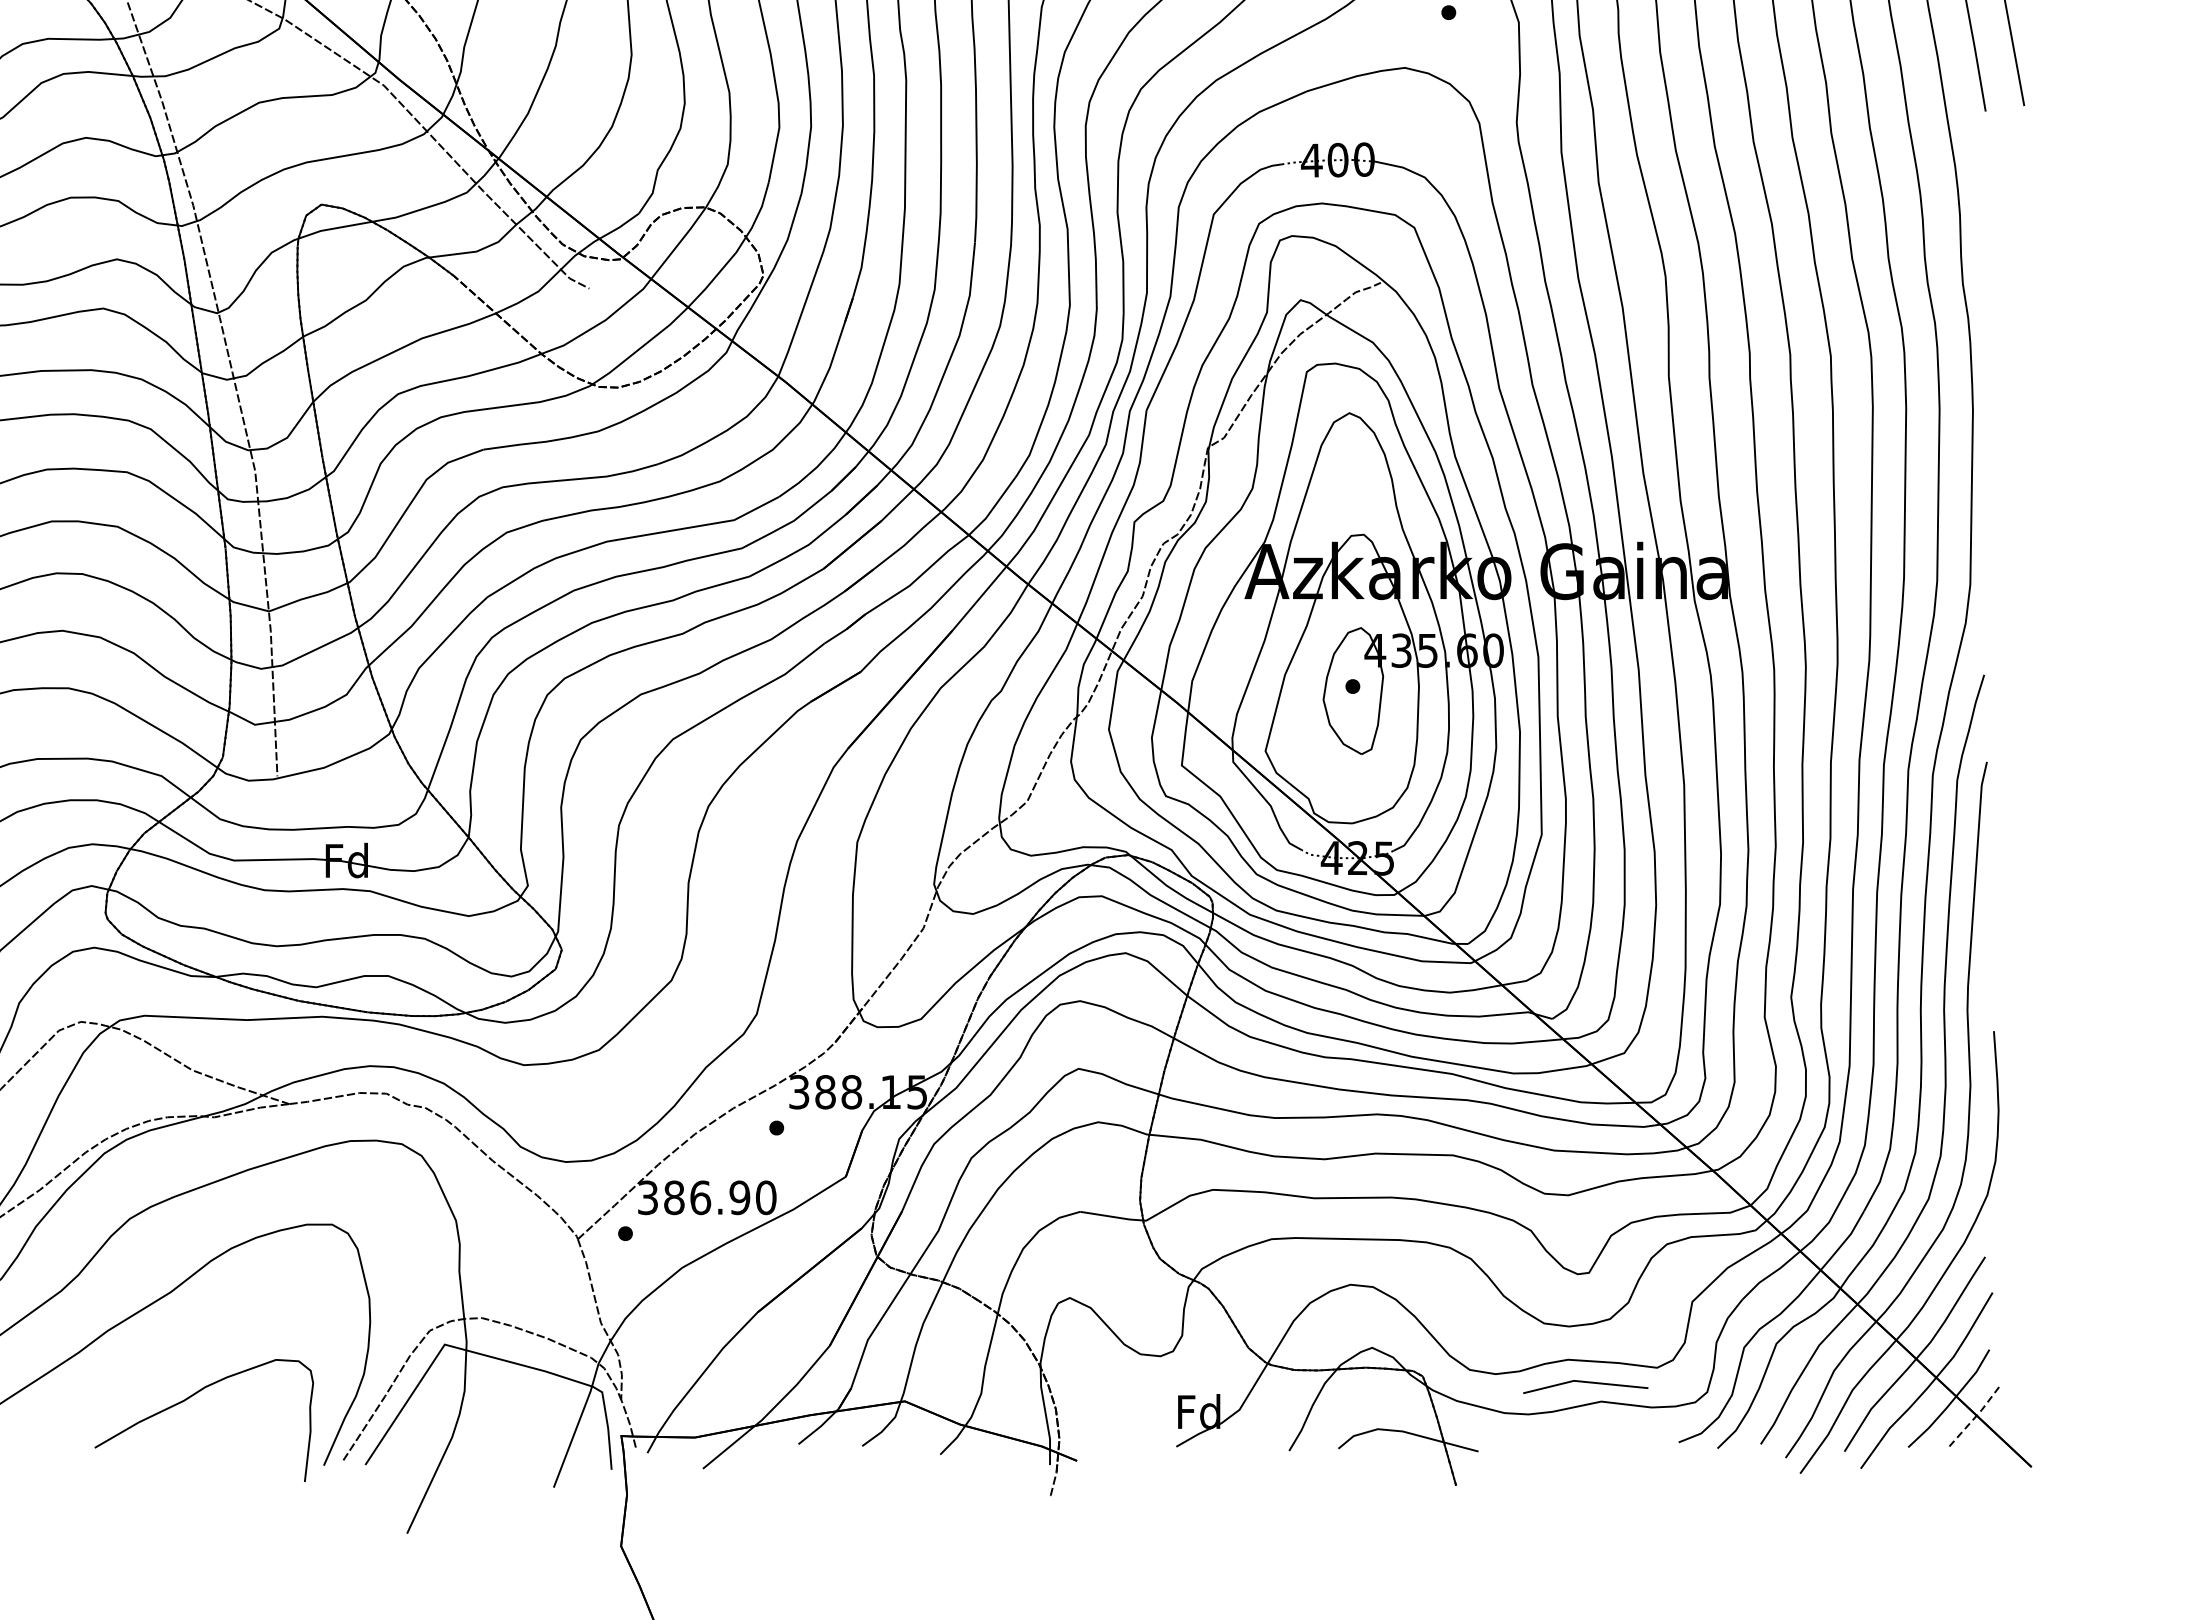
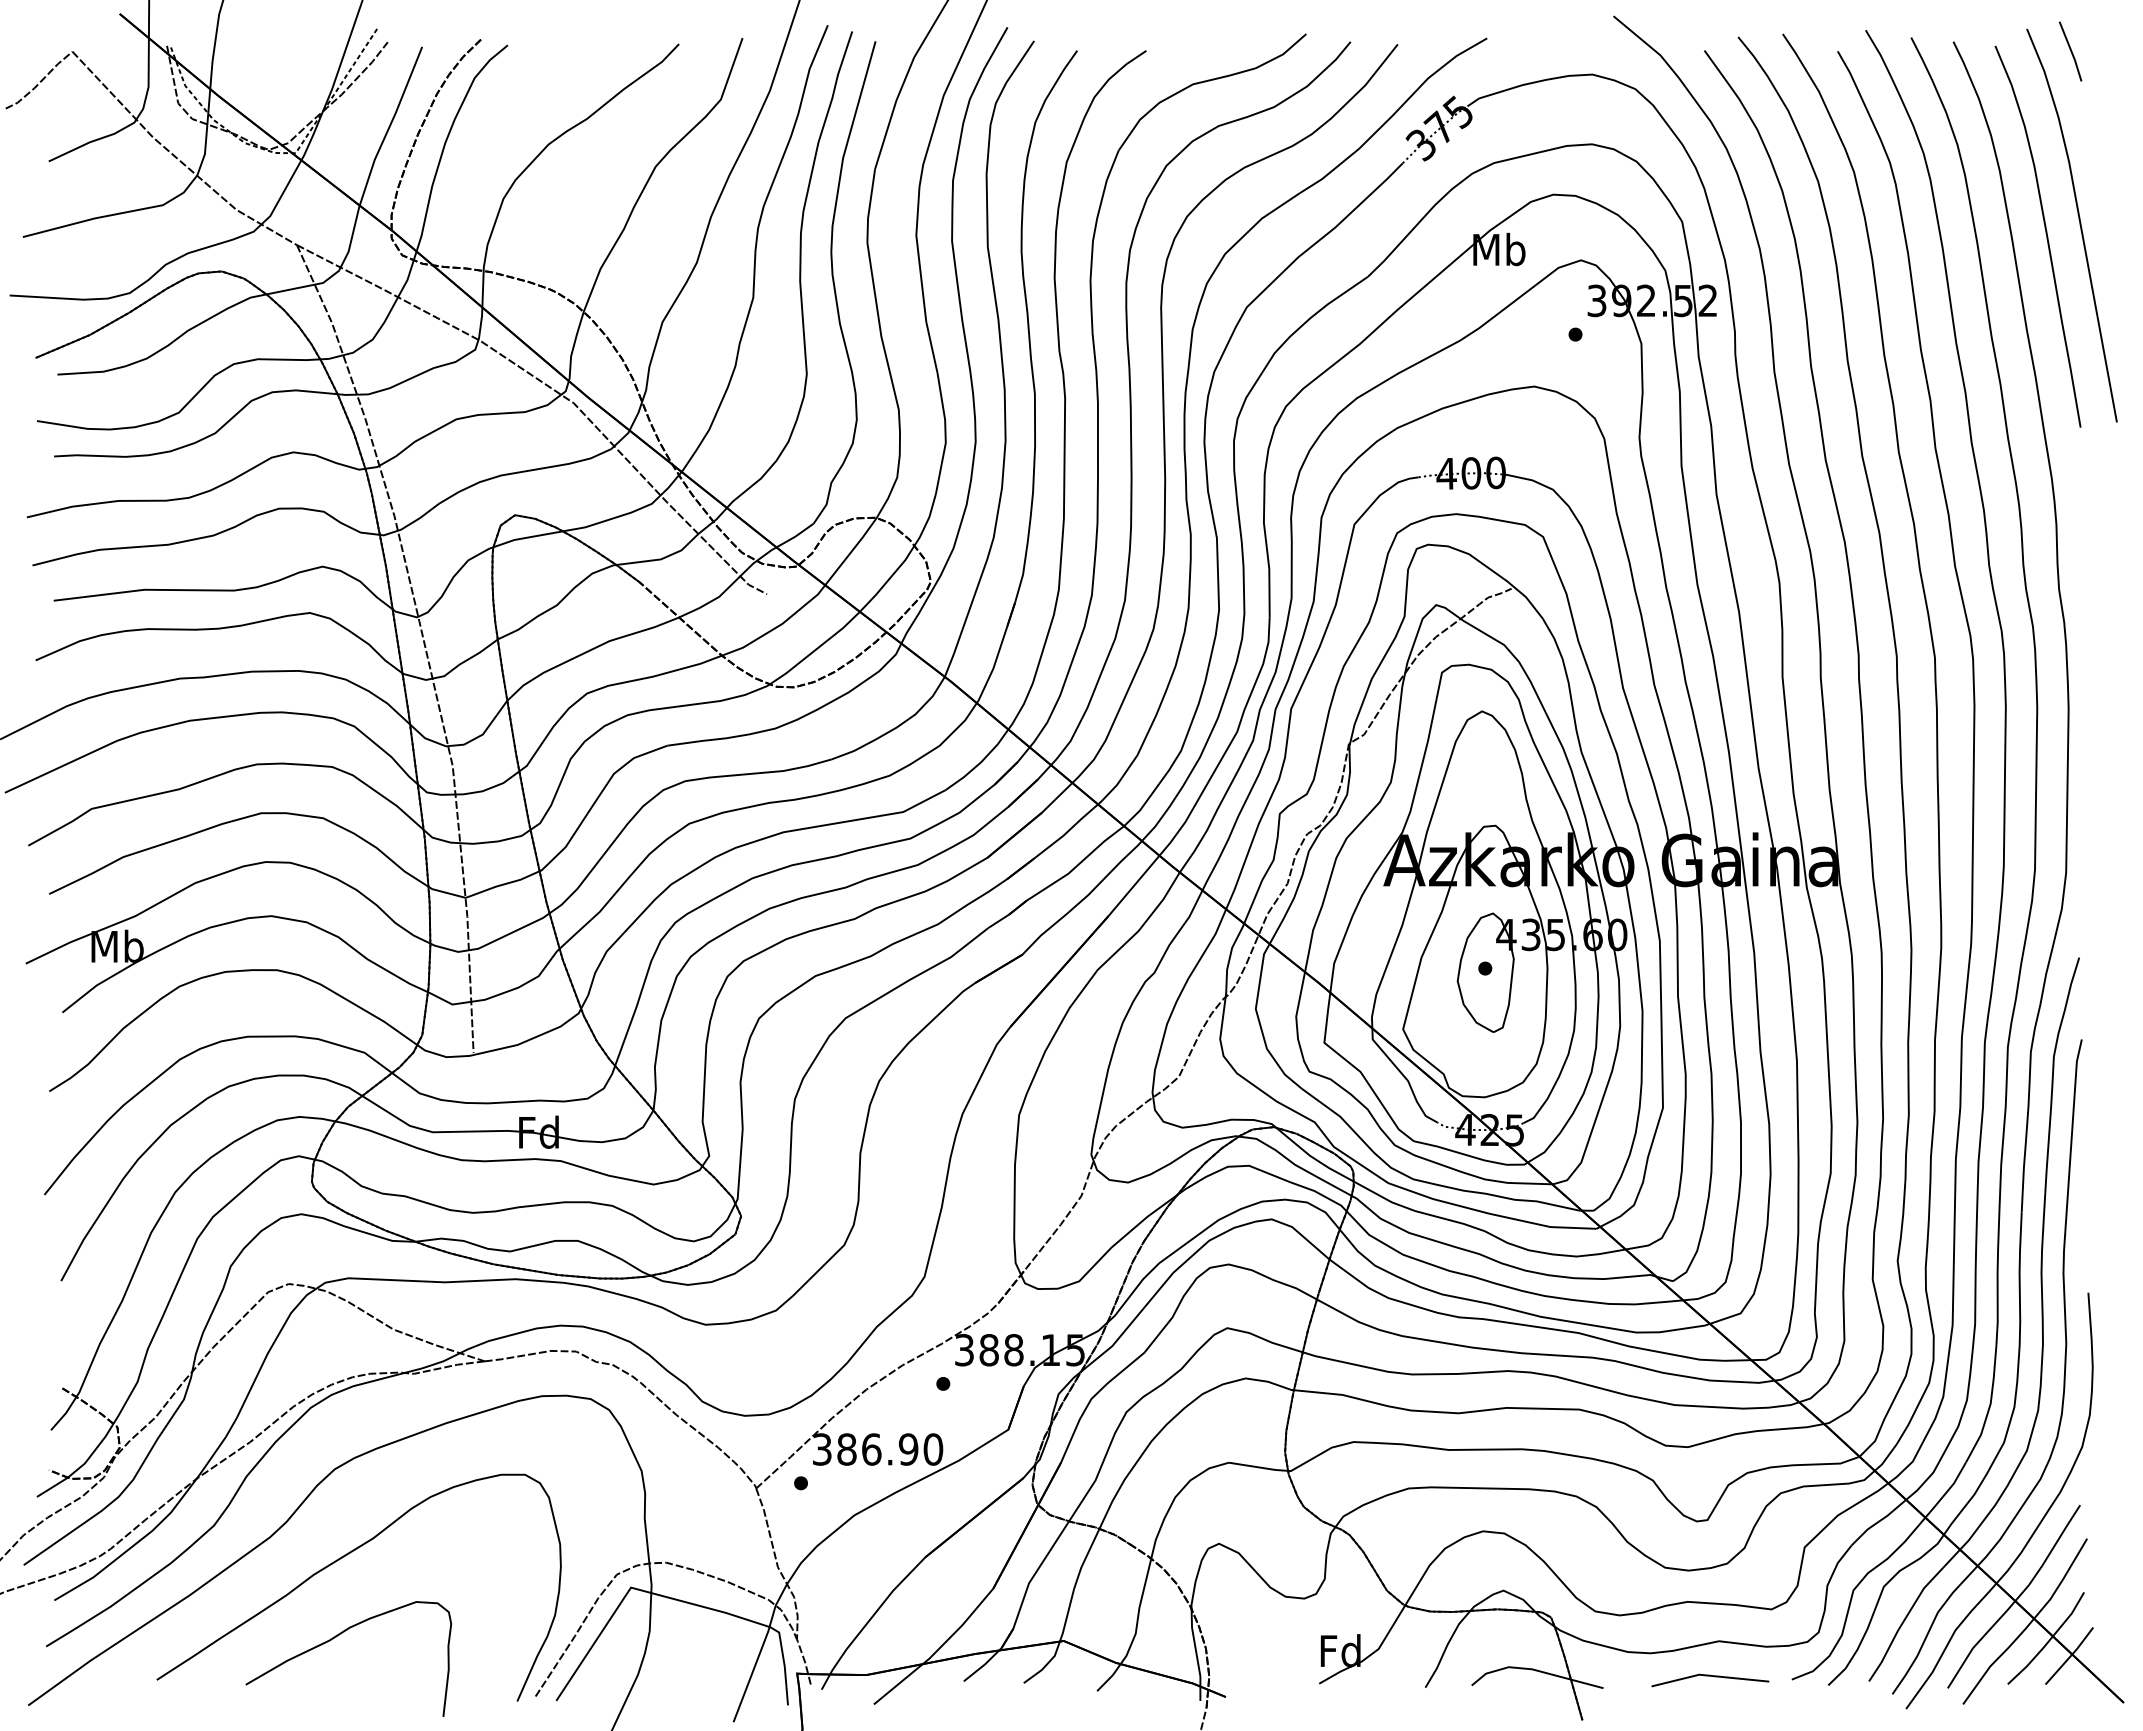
line: (1585, 1382) -> (1710, 1676), moved
curve: (191, 1397) -> (336, 1637), moved
line: (1974, 1417) -> (2070, 1656), dashed -> solid

